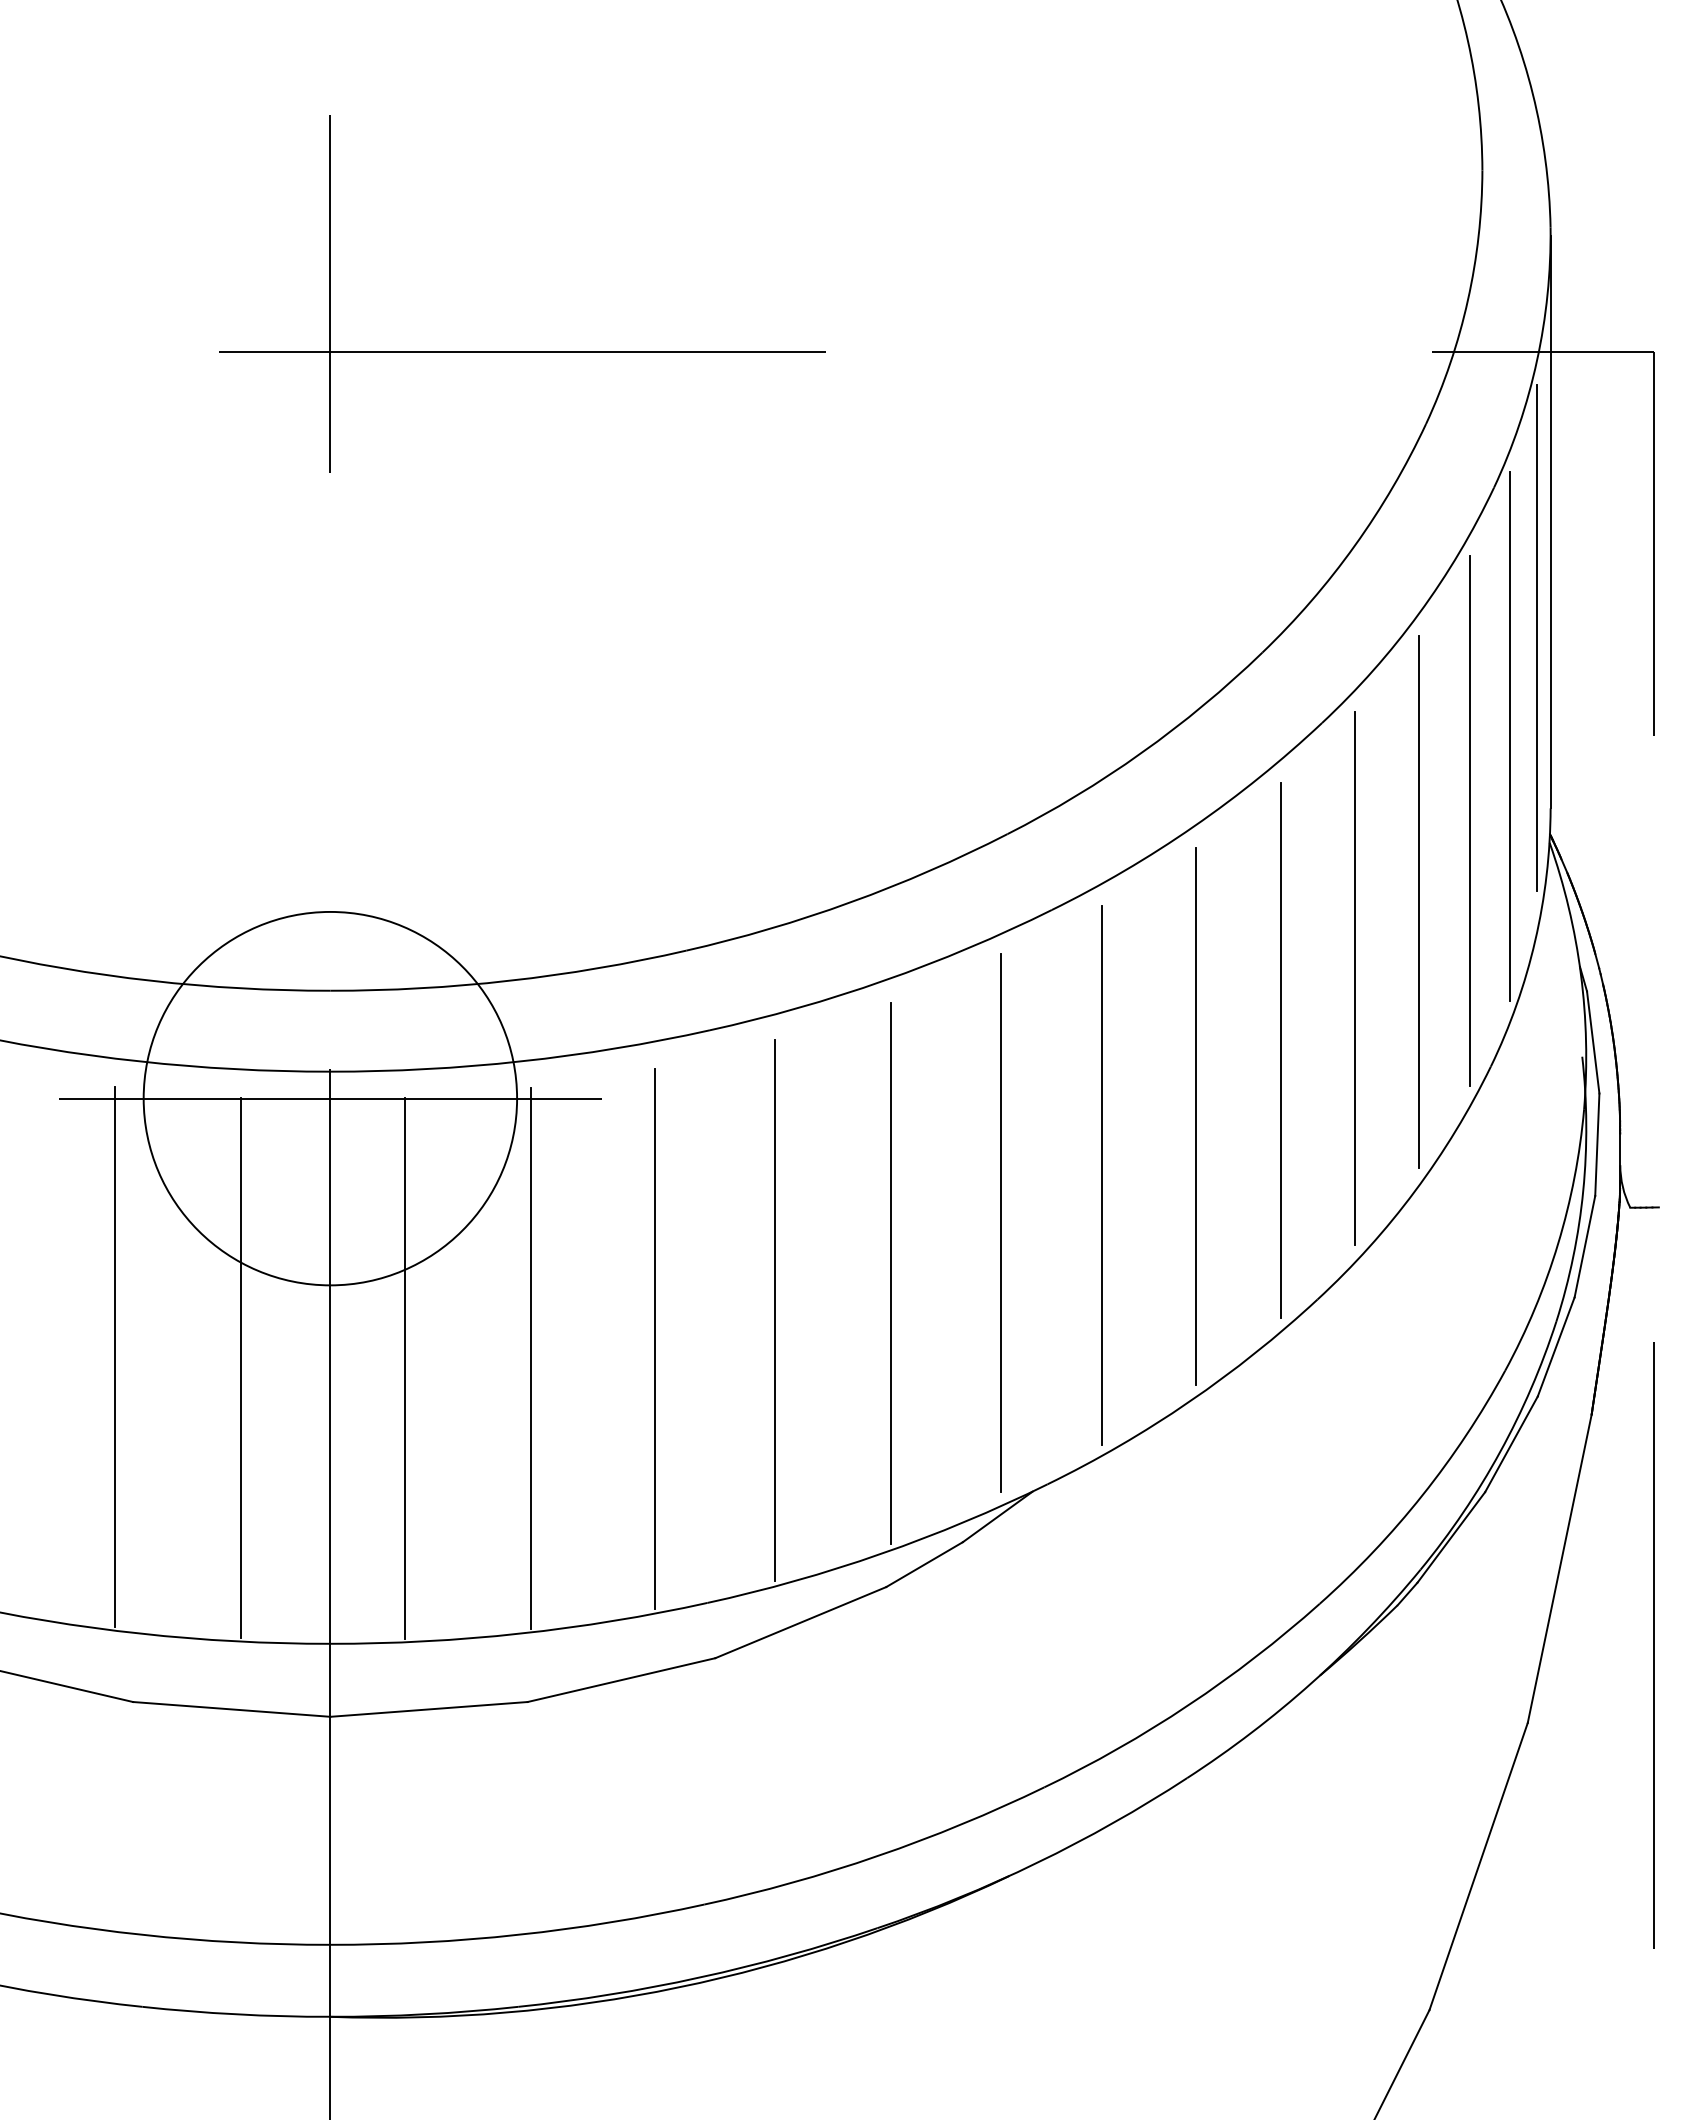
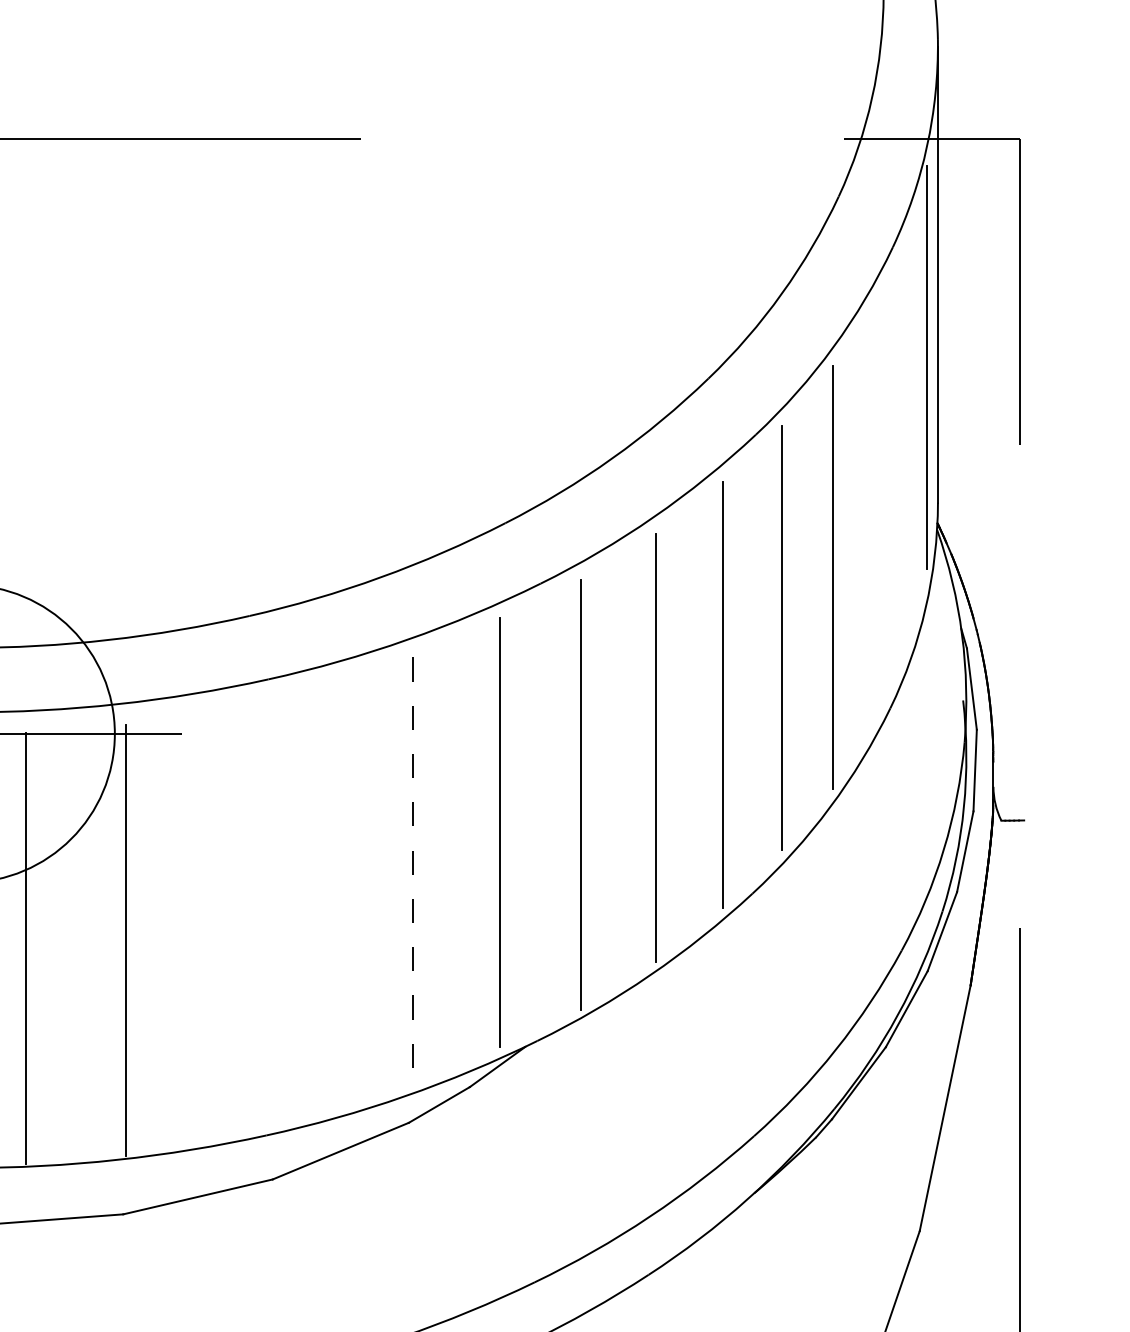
line: (1509, 736) -> (905, 445), removed
line: (1470, 820) -> (874, 512), removed
line: (890, 1273) -> (412, 873), solid -> dashed
line: (775, 1309) -> (320, 901), removed
line: (654, 1338) -> (224, 924), removed

